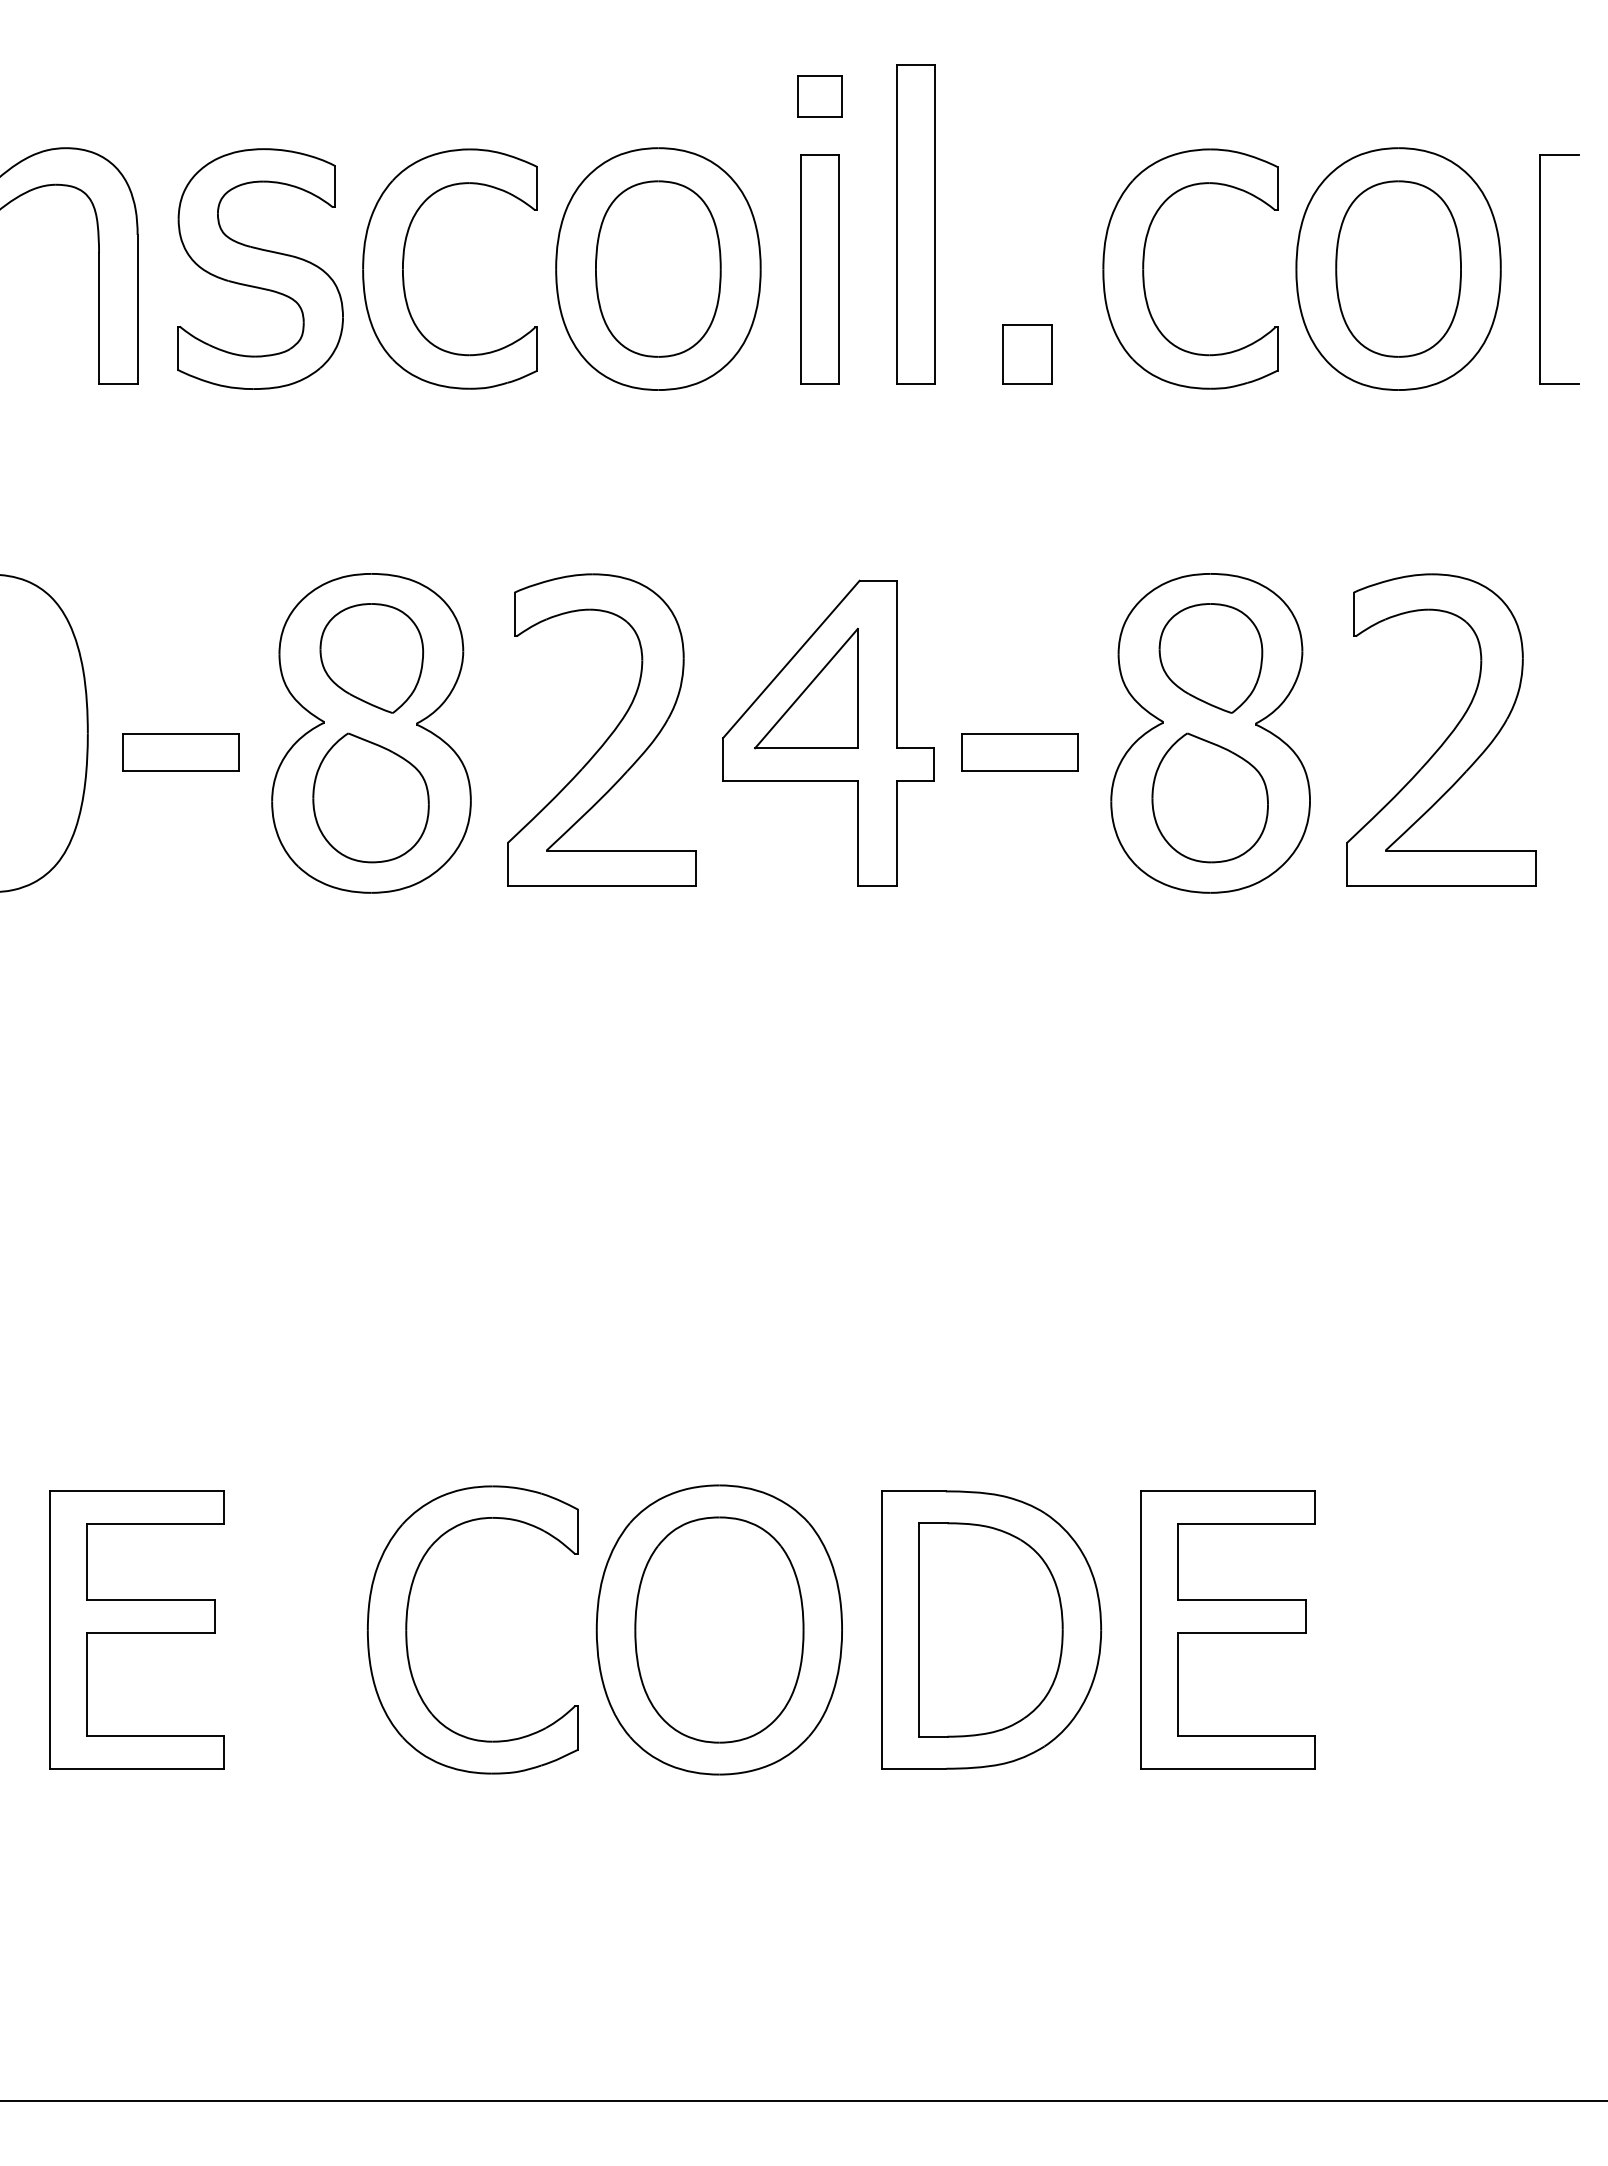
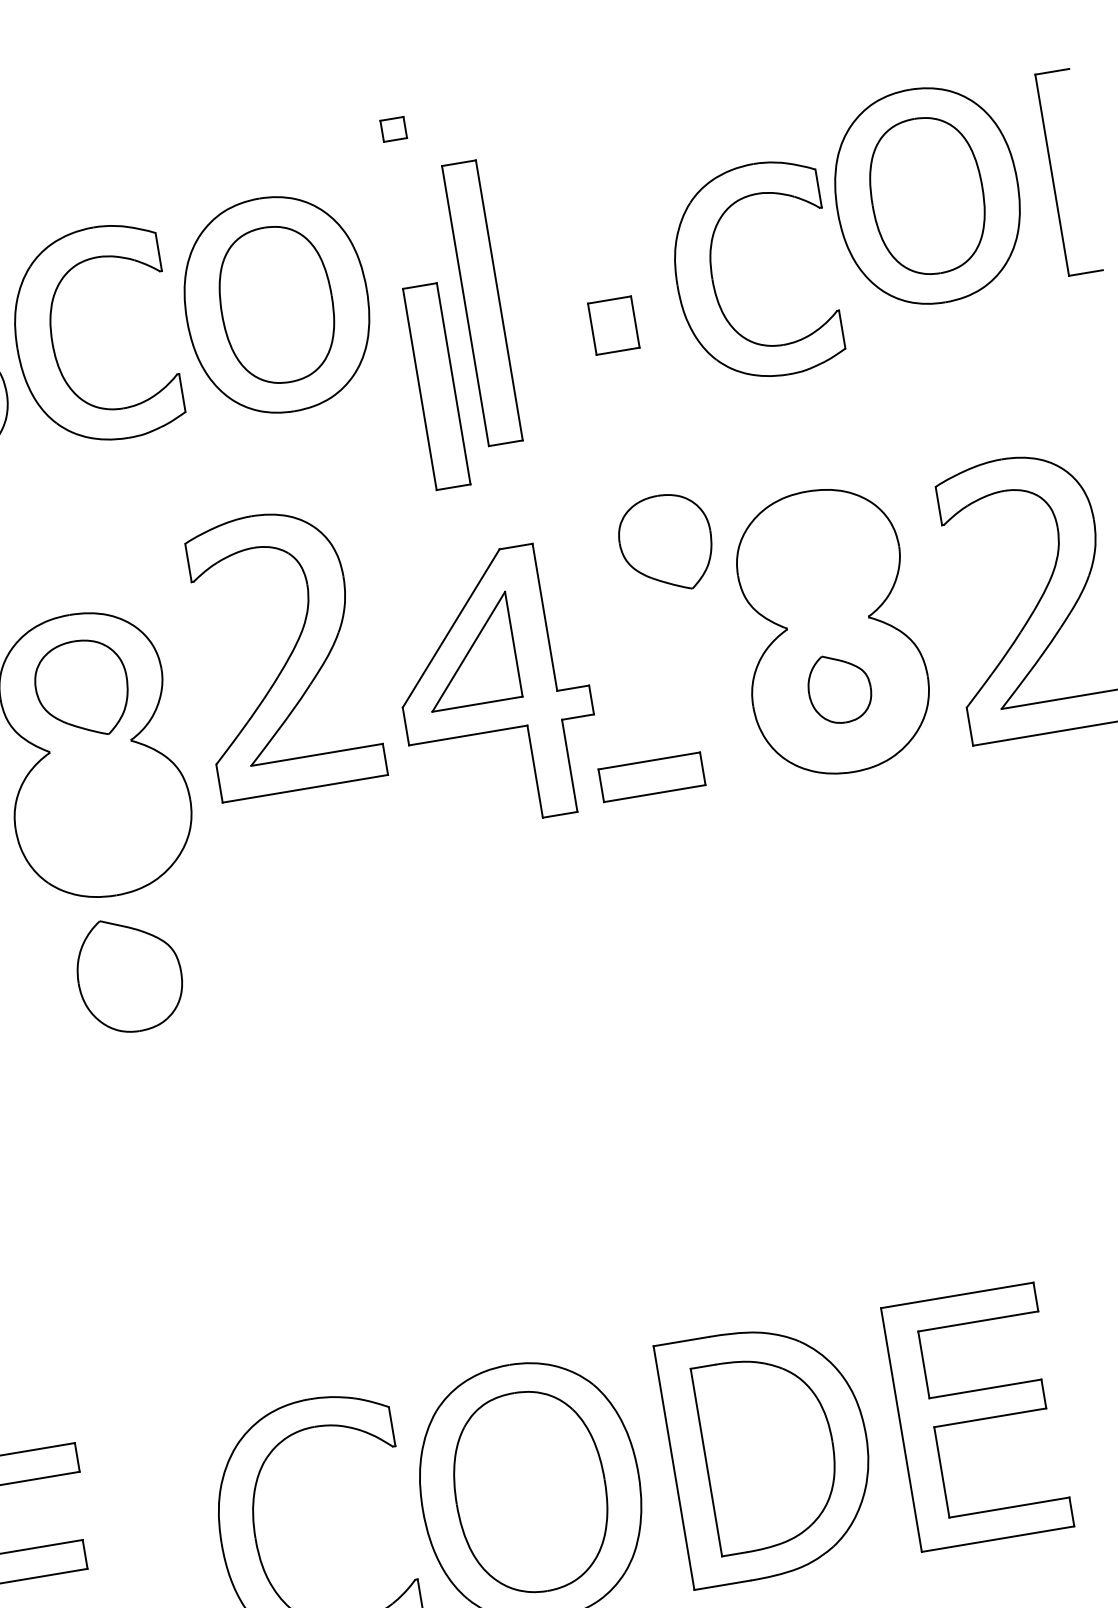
part: (819, 96) -> (393, 129), size x0.6
part: (915, 224) -> (481, 303), moved
part: (1144, 268) -> (713, 278), moved
part: (819, 269) -> (436, 387), moved
part: (1210, 658) -> (665, 543), moved
part: (610, 733) -> (290, 653), moved
part: (1019, 752) -> (651, 777), moved
part: (370, 797) -> (128, 974), moved
part: (1209, 797) -> (838, 688), size x0.6

